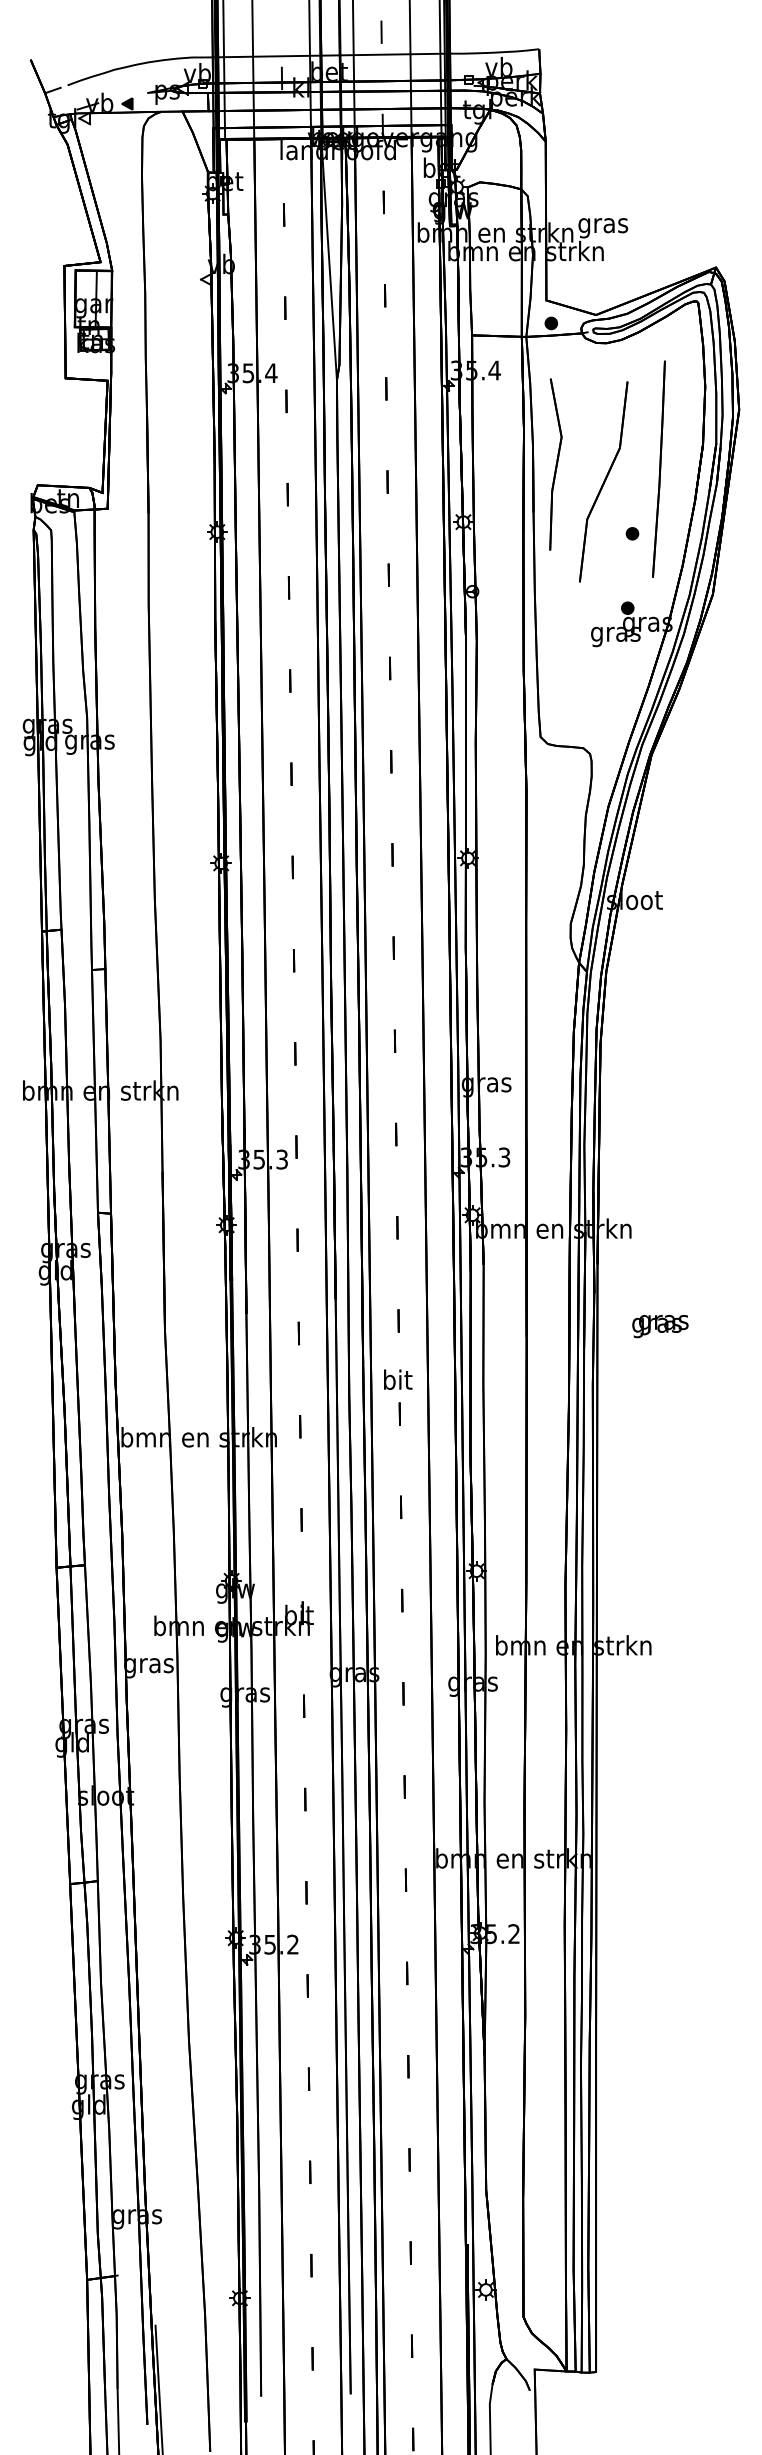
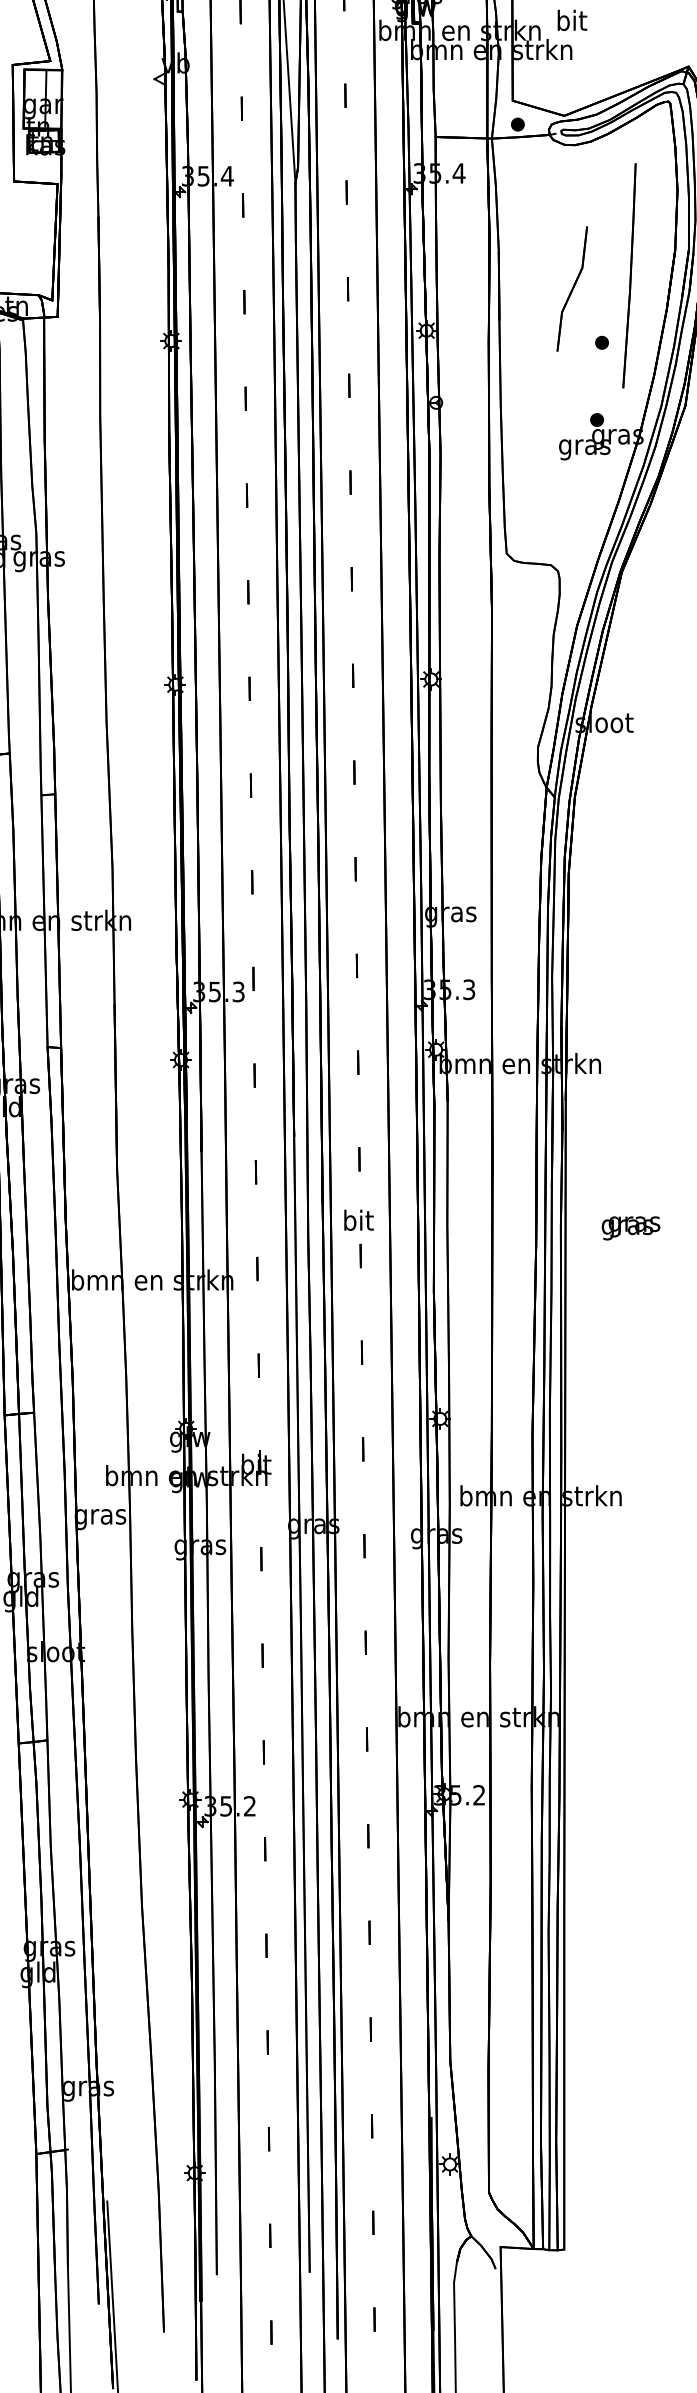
text: (603, 225) -> (571, 23), gras -> bit
part: (555, 464) -> (522, 270), removed
part: (603, 481) -> (571, 288), size x0.6
text: (660, 1326) -> (631, 1228), moved

